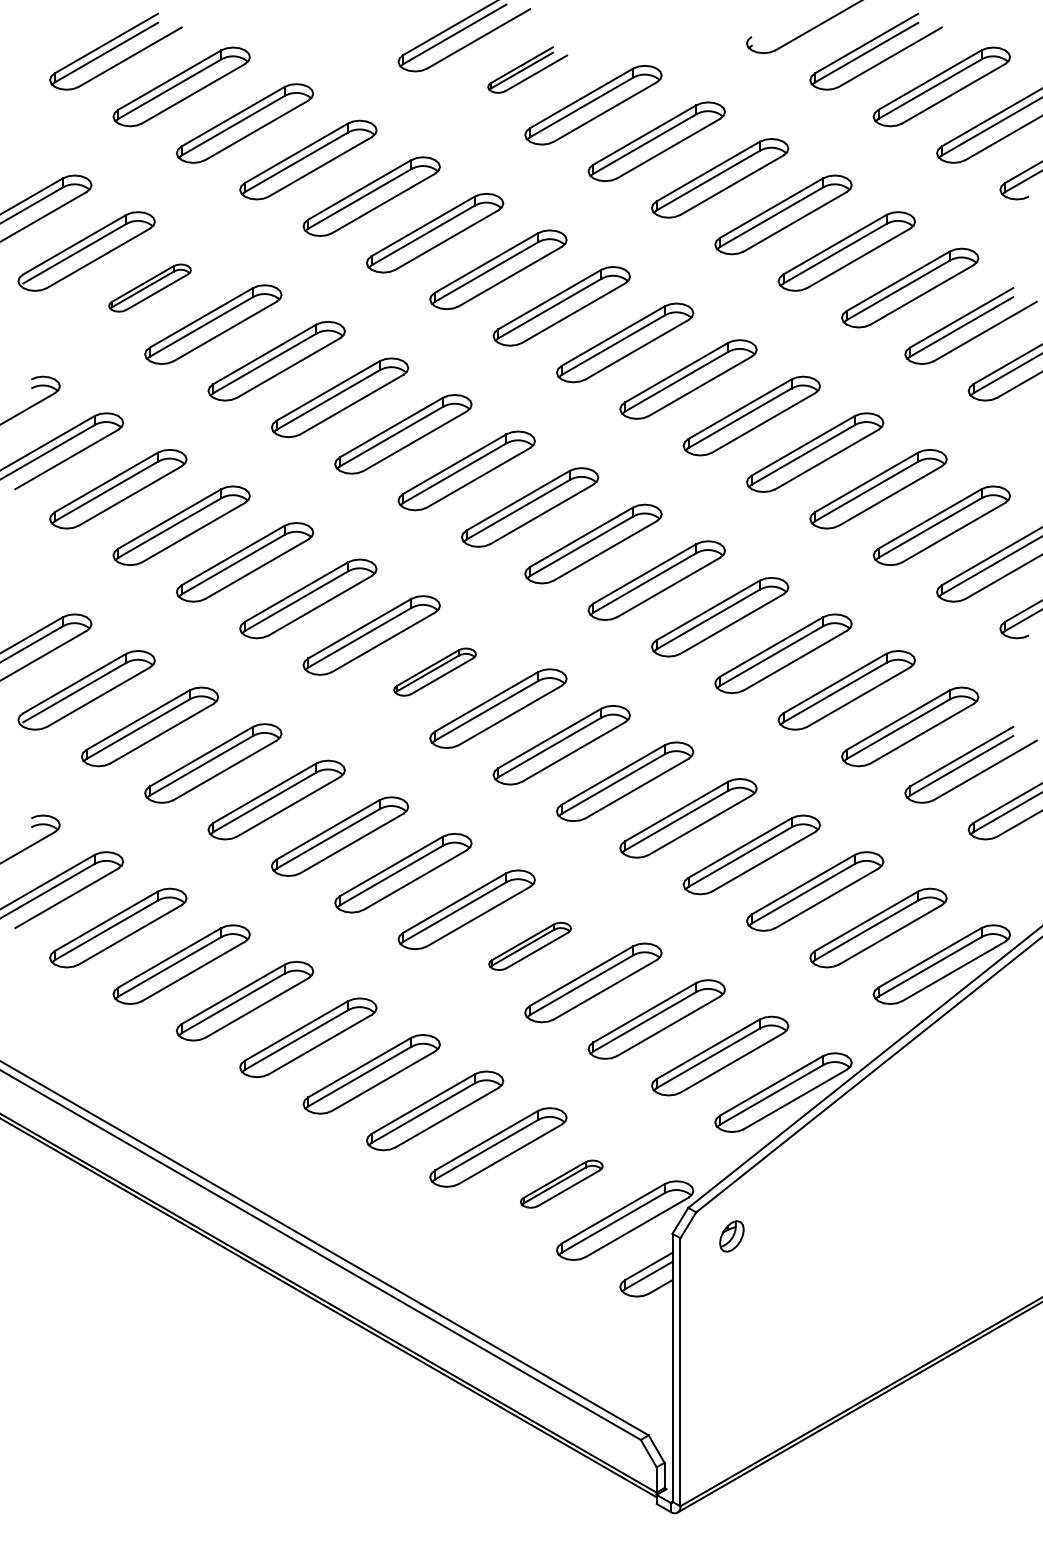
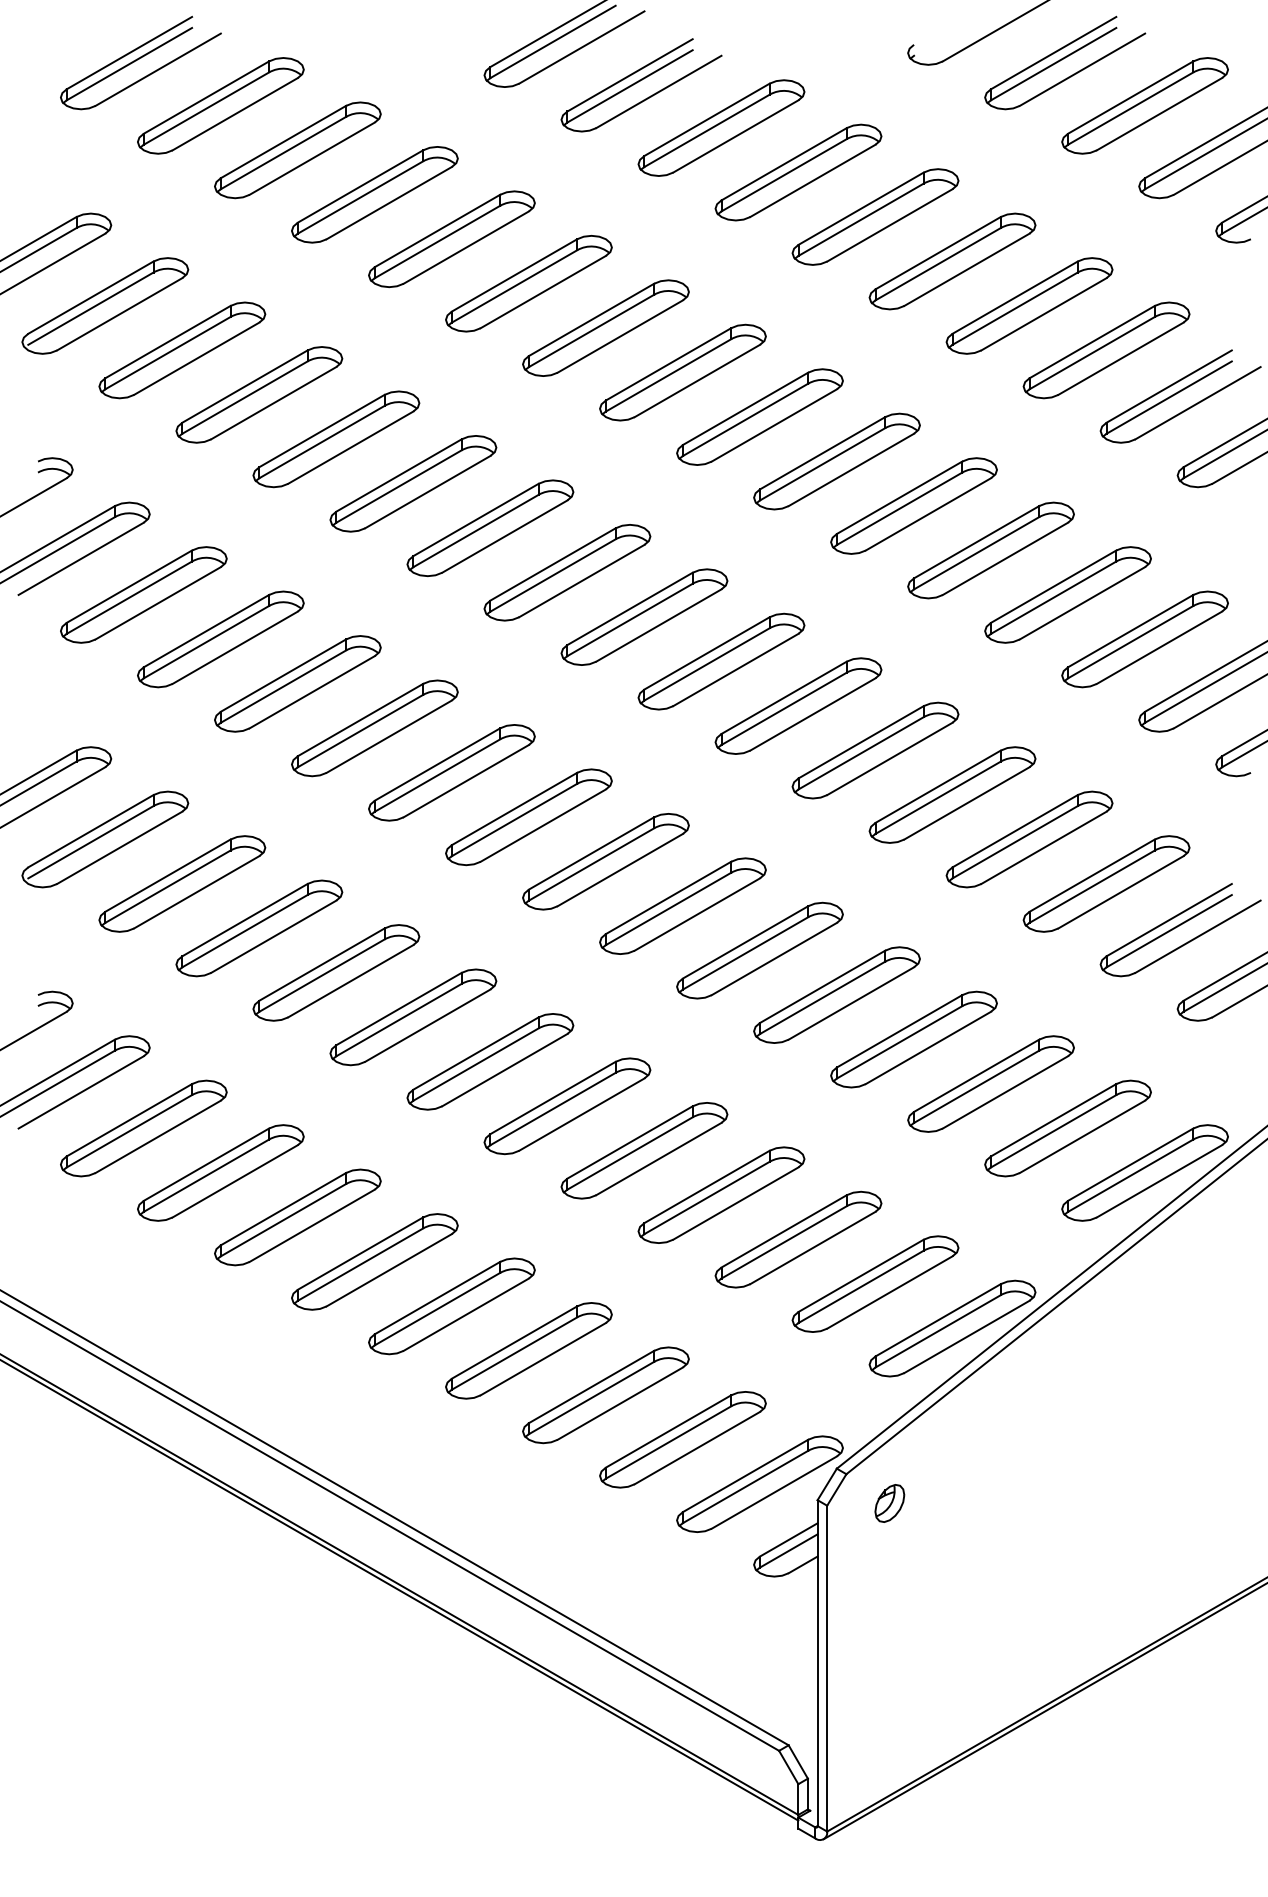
part: (527, 70) -> (641, 85), size x1.67
part: (150, 288) -> (182, 350), size x1.67
part: (434, 672) -> (528, 817), size x1.67
part: (530, 946) -> (644, 1150), size x1.67
part: (561, 1183) -> (682, 1439), size x1.67

